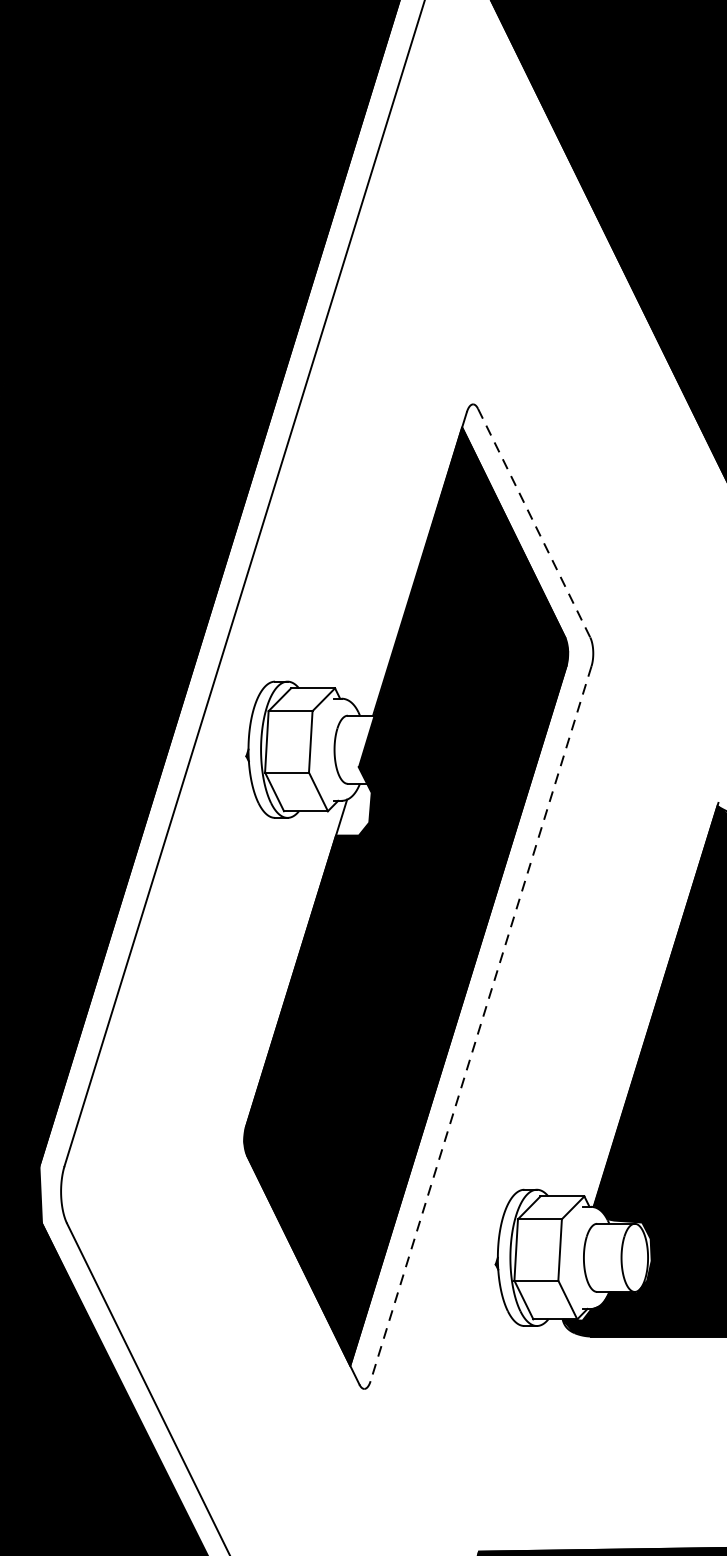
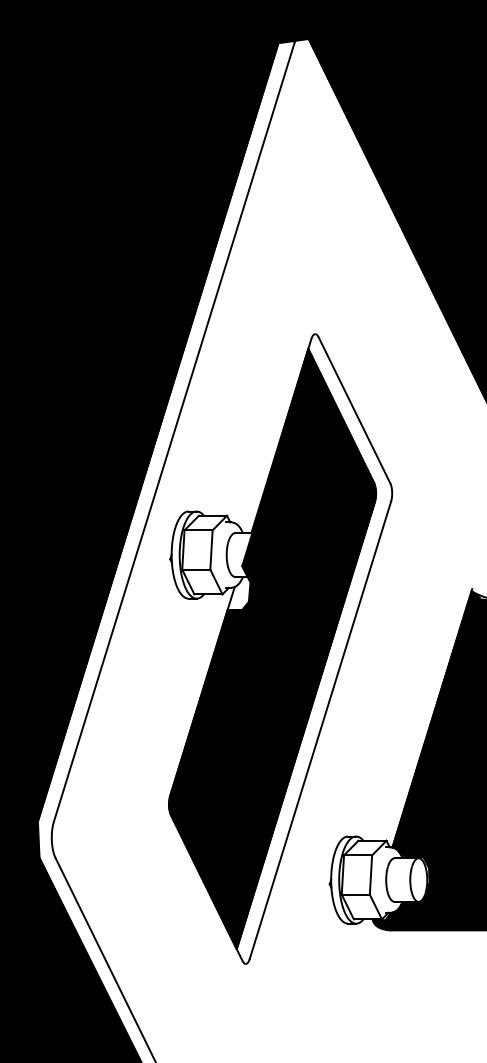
line: (534, 523) -> (354, 410), dashed -> solid
line: (481, 1024) -> (320, 730), dashed -> solid

